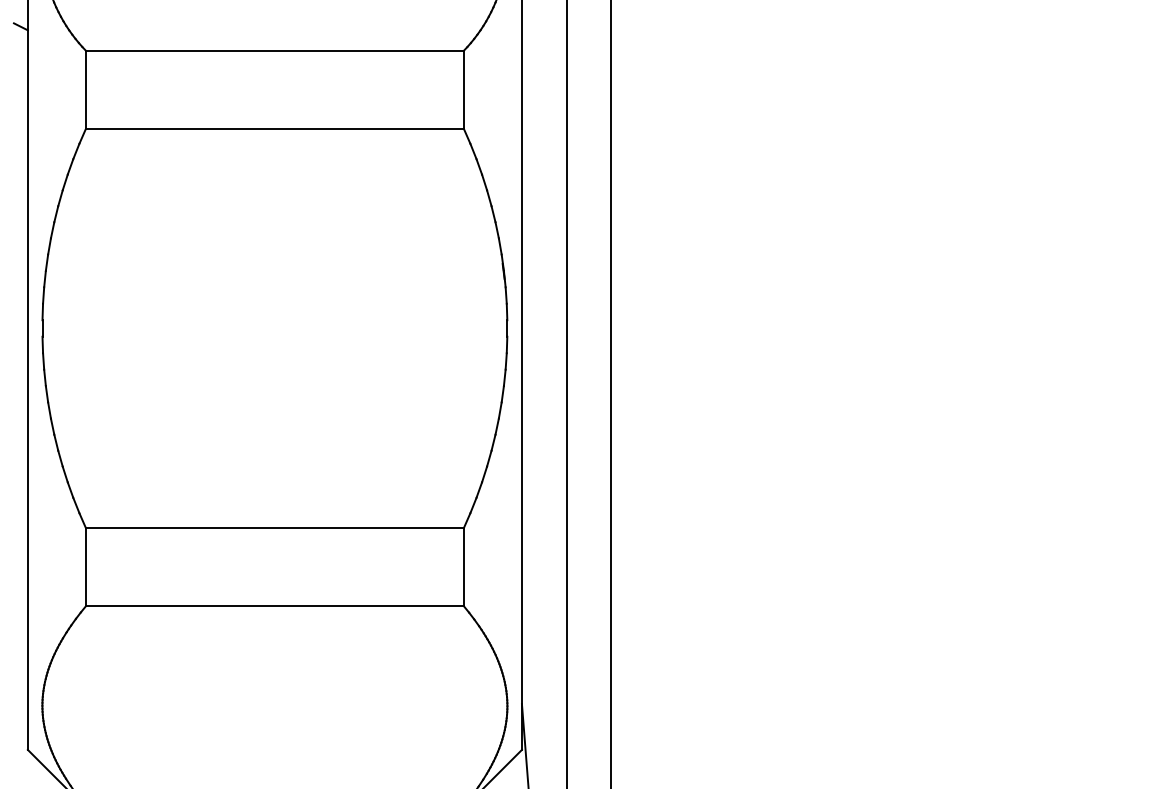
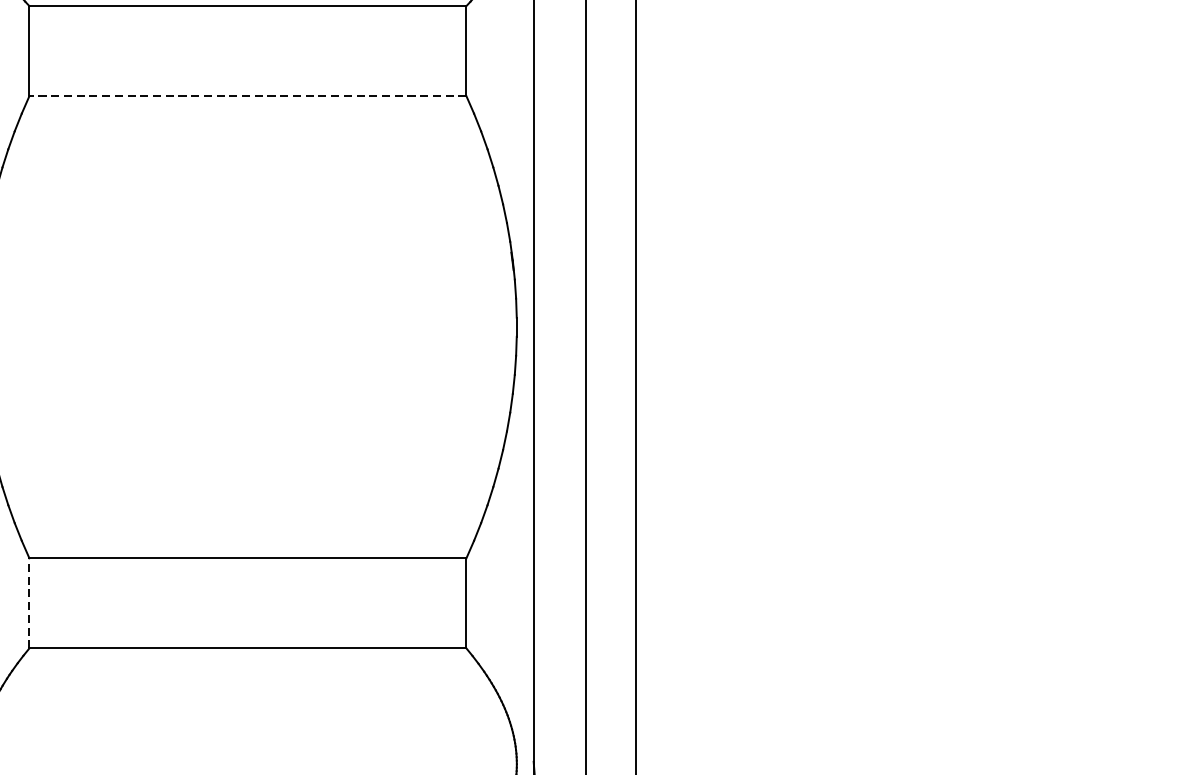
line: (274, 128) -> (247, 95), solid -> dashed
line: (86, 567) -> (29, 603), solid -> dashed

